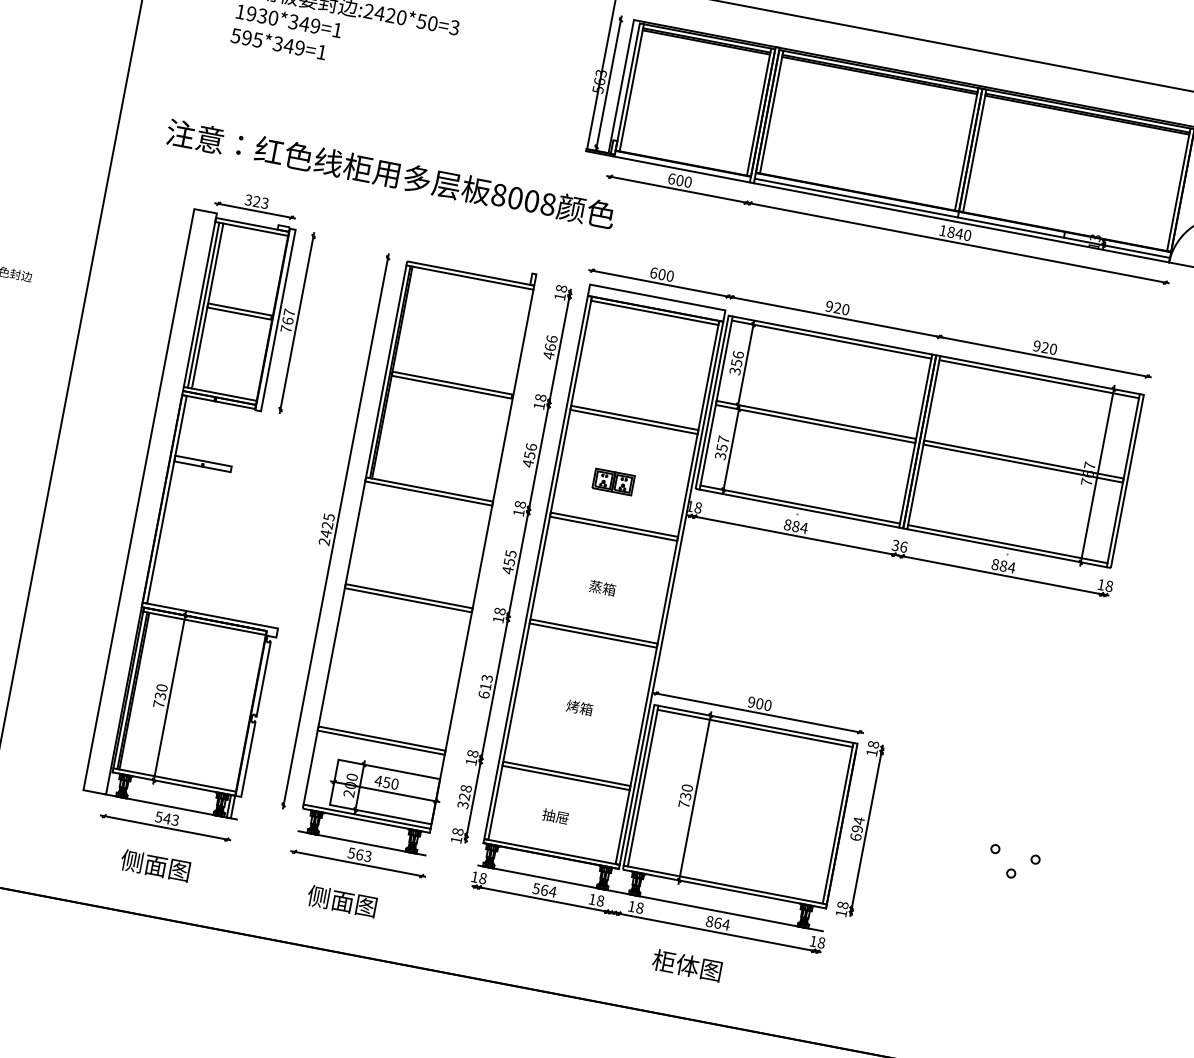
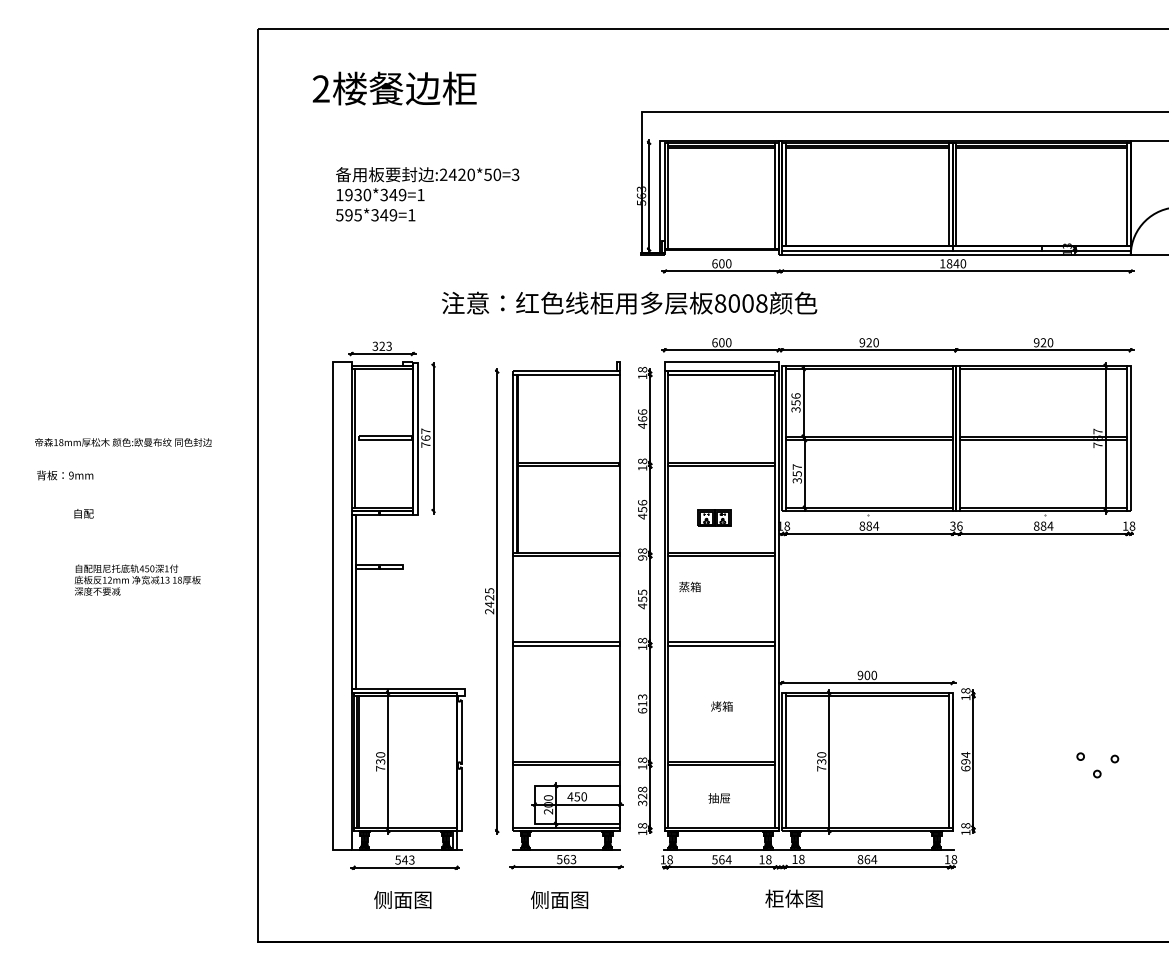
line: (681, 169) -> (721, 254), removed
text: (390, 173) -> (629, 302), moved
line: (207, 306) -> (358, 438), removed
text: (518, 512) -> (642, 557), 18 -> 98
text: (601, 587) -> (689, 586), moved
text: (686, 965) -> (793, 898), moved

